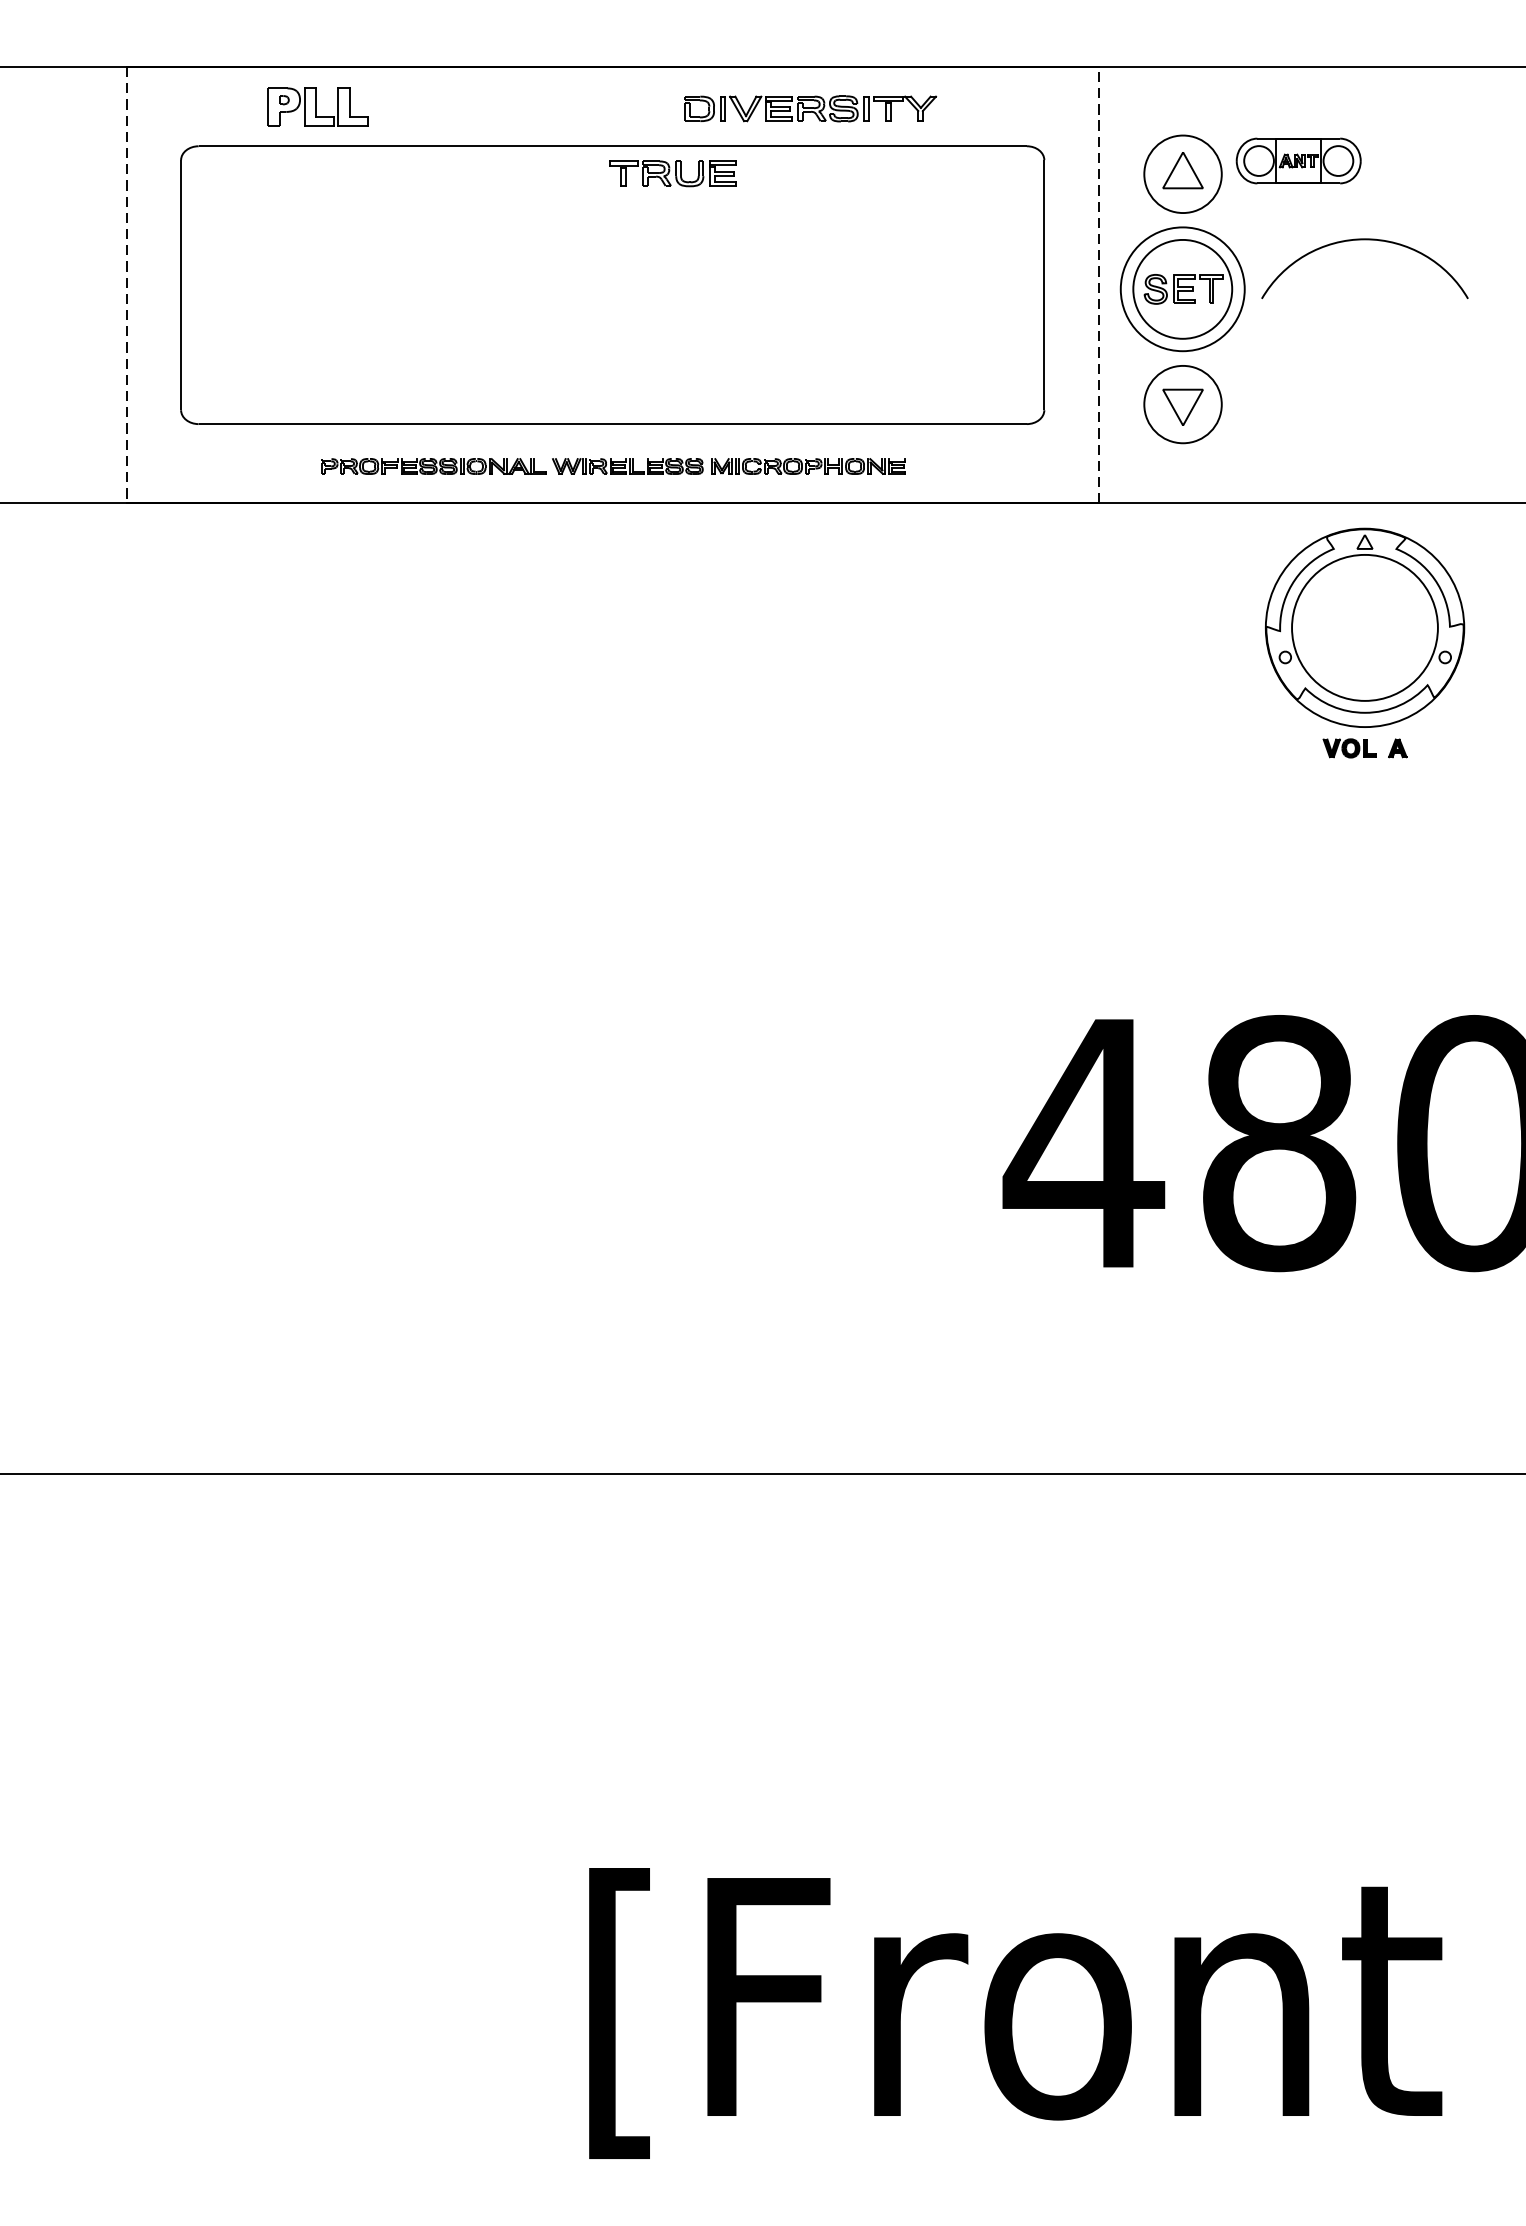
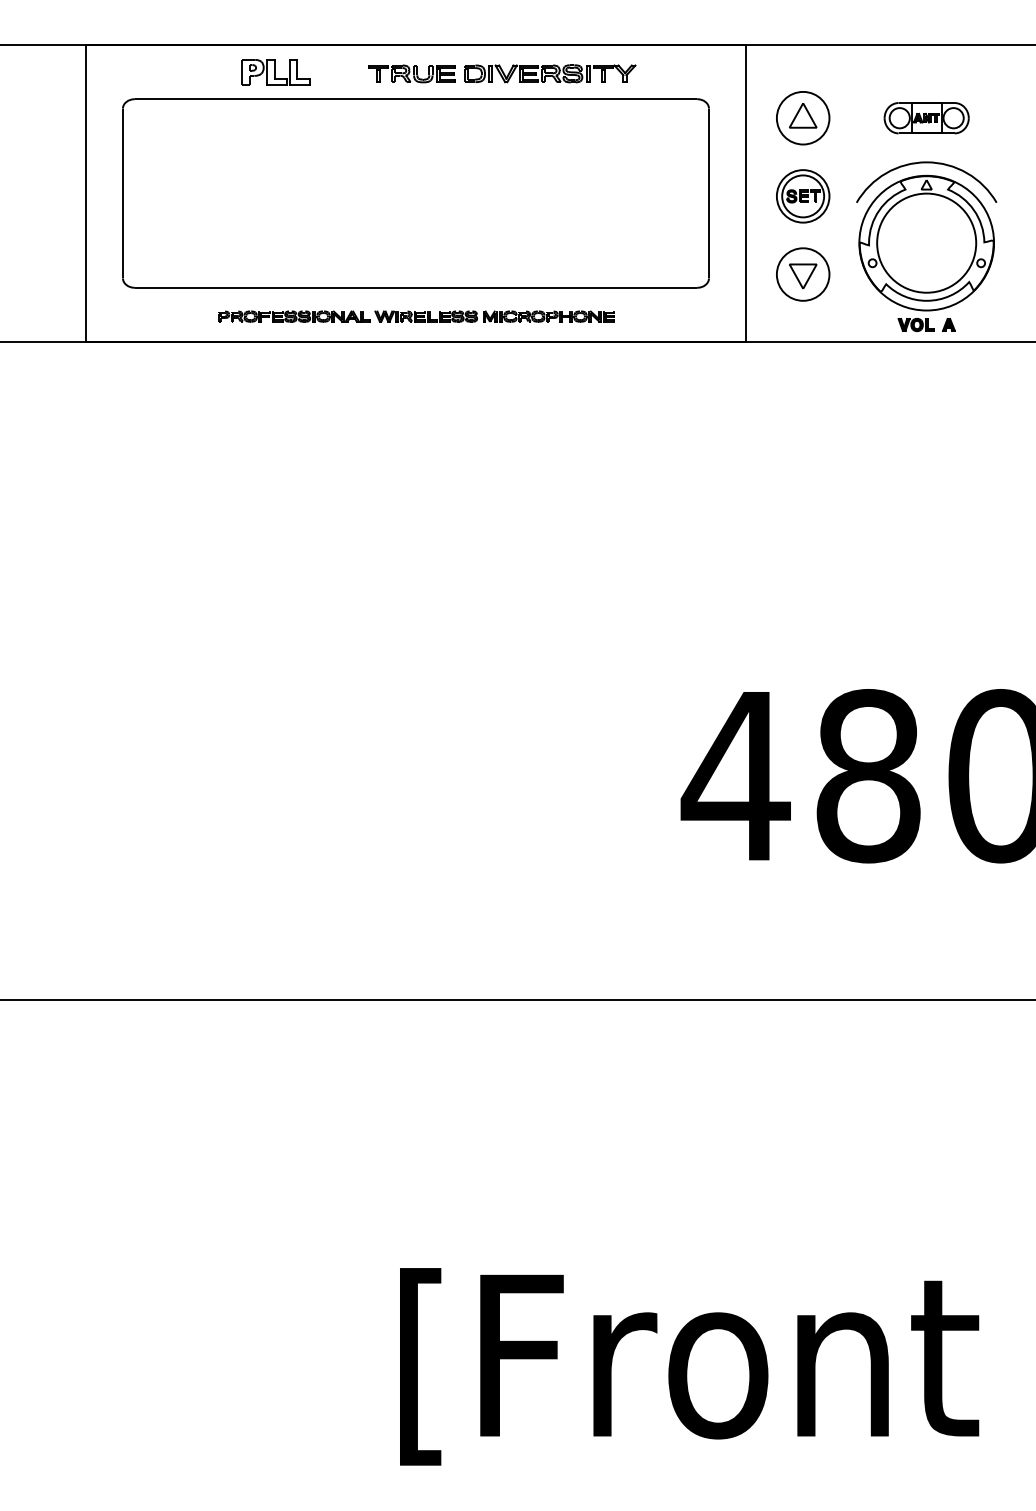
part: (317, 106) -> (275, 72), moved
part: (1298, 161) -> (926, 118), moved
part: (672, 173) -> (411, 73), moved
line: (1099, 285) -> (746, 193), dashed -> solid
line: (125, 286) -> (85, 194), dashed -> solid
part: (1183, 289) -> (803, 196), size x0.62
part: (1364, 643) -> (926, 253), moved

